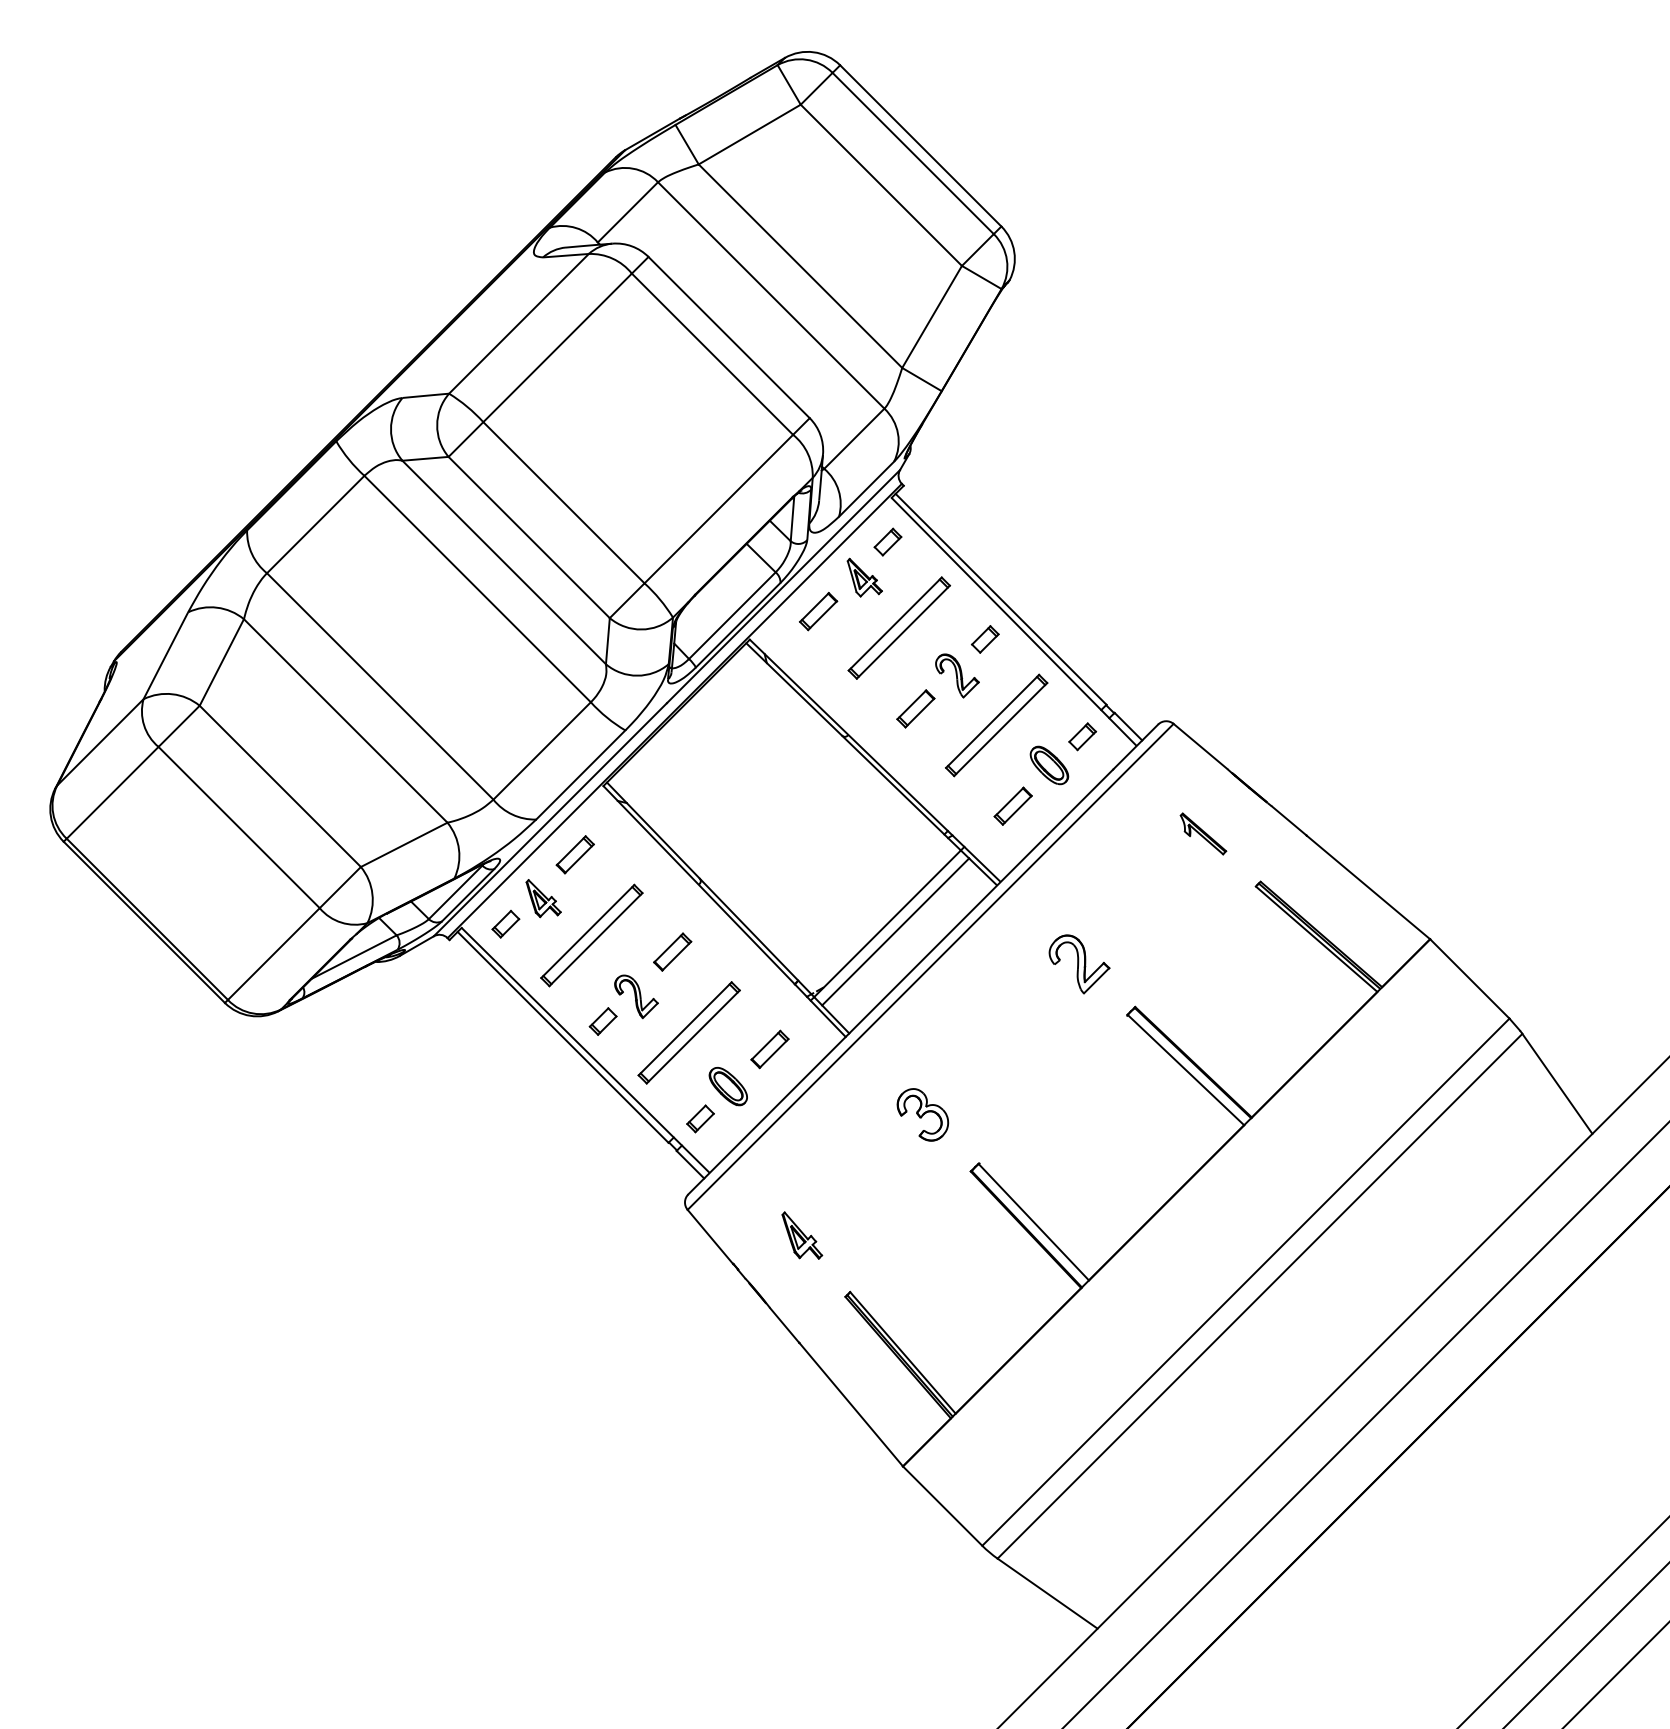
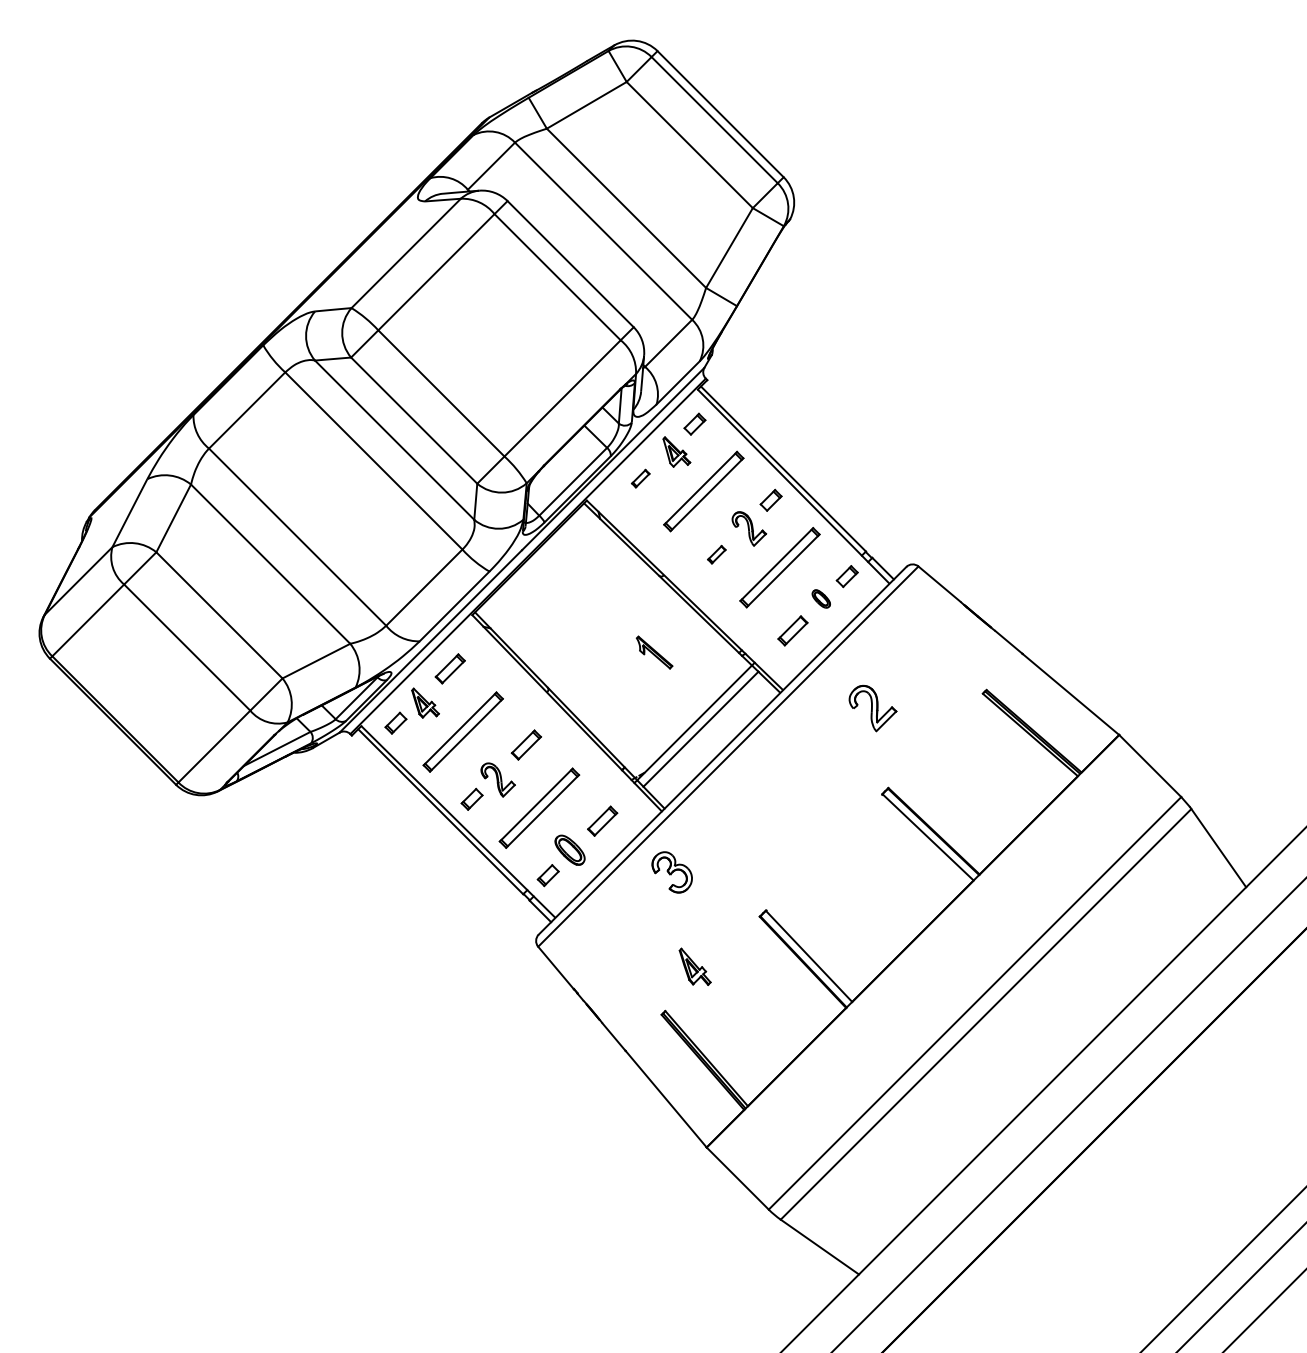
part: (818, 611) -> (640, 478), size x0.6
part: (915, 708) -> (716, 554), size x0.6
part: (1049, 765) -> (821, 599), size x0.6
part: (1203, 833) -> (654, 652), moved
part: (1079, 964) -> (872, 708), moved
part: (922, 1114) -> (671, 872), moved
part: (802, 1235) -> (695, 966), moved

